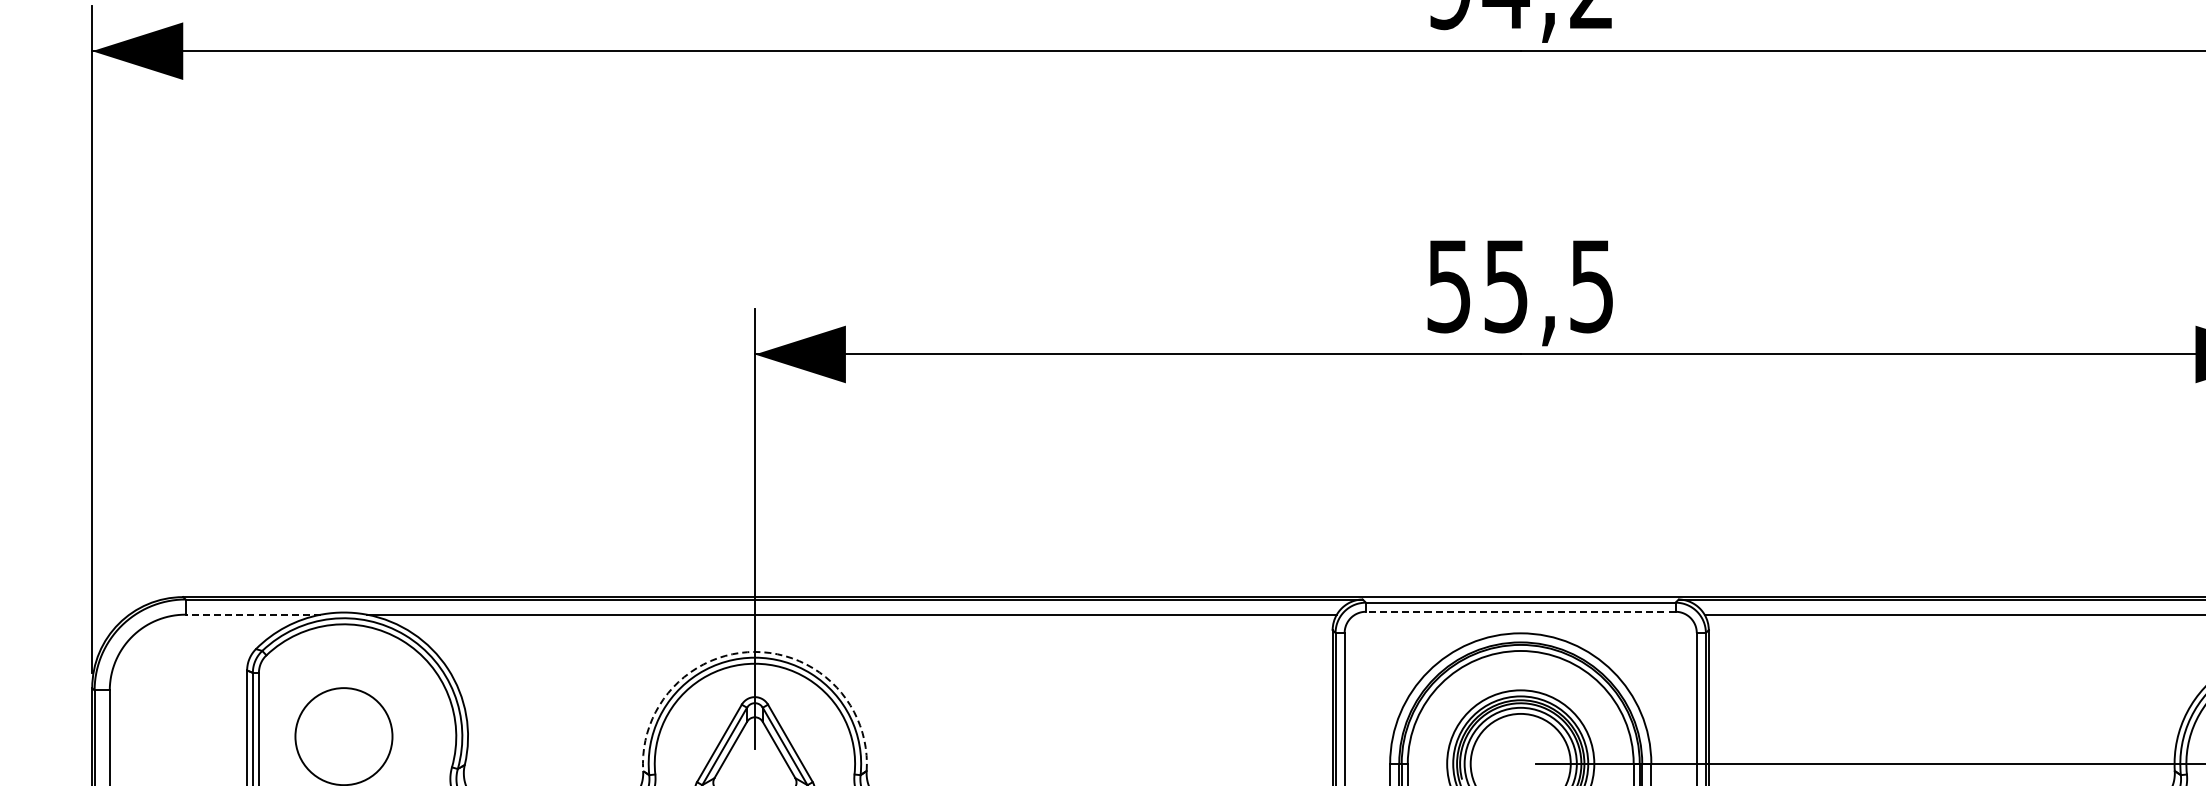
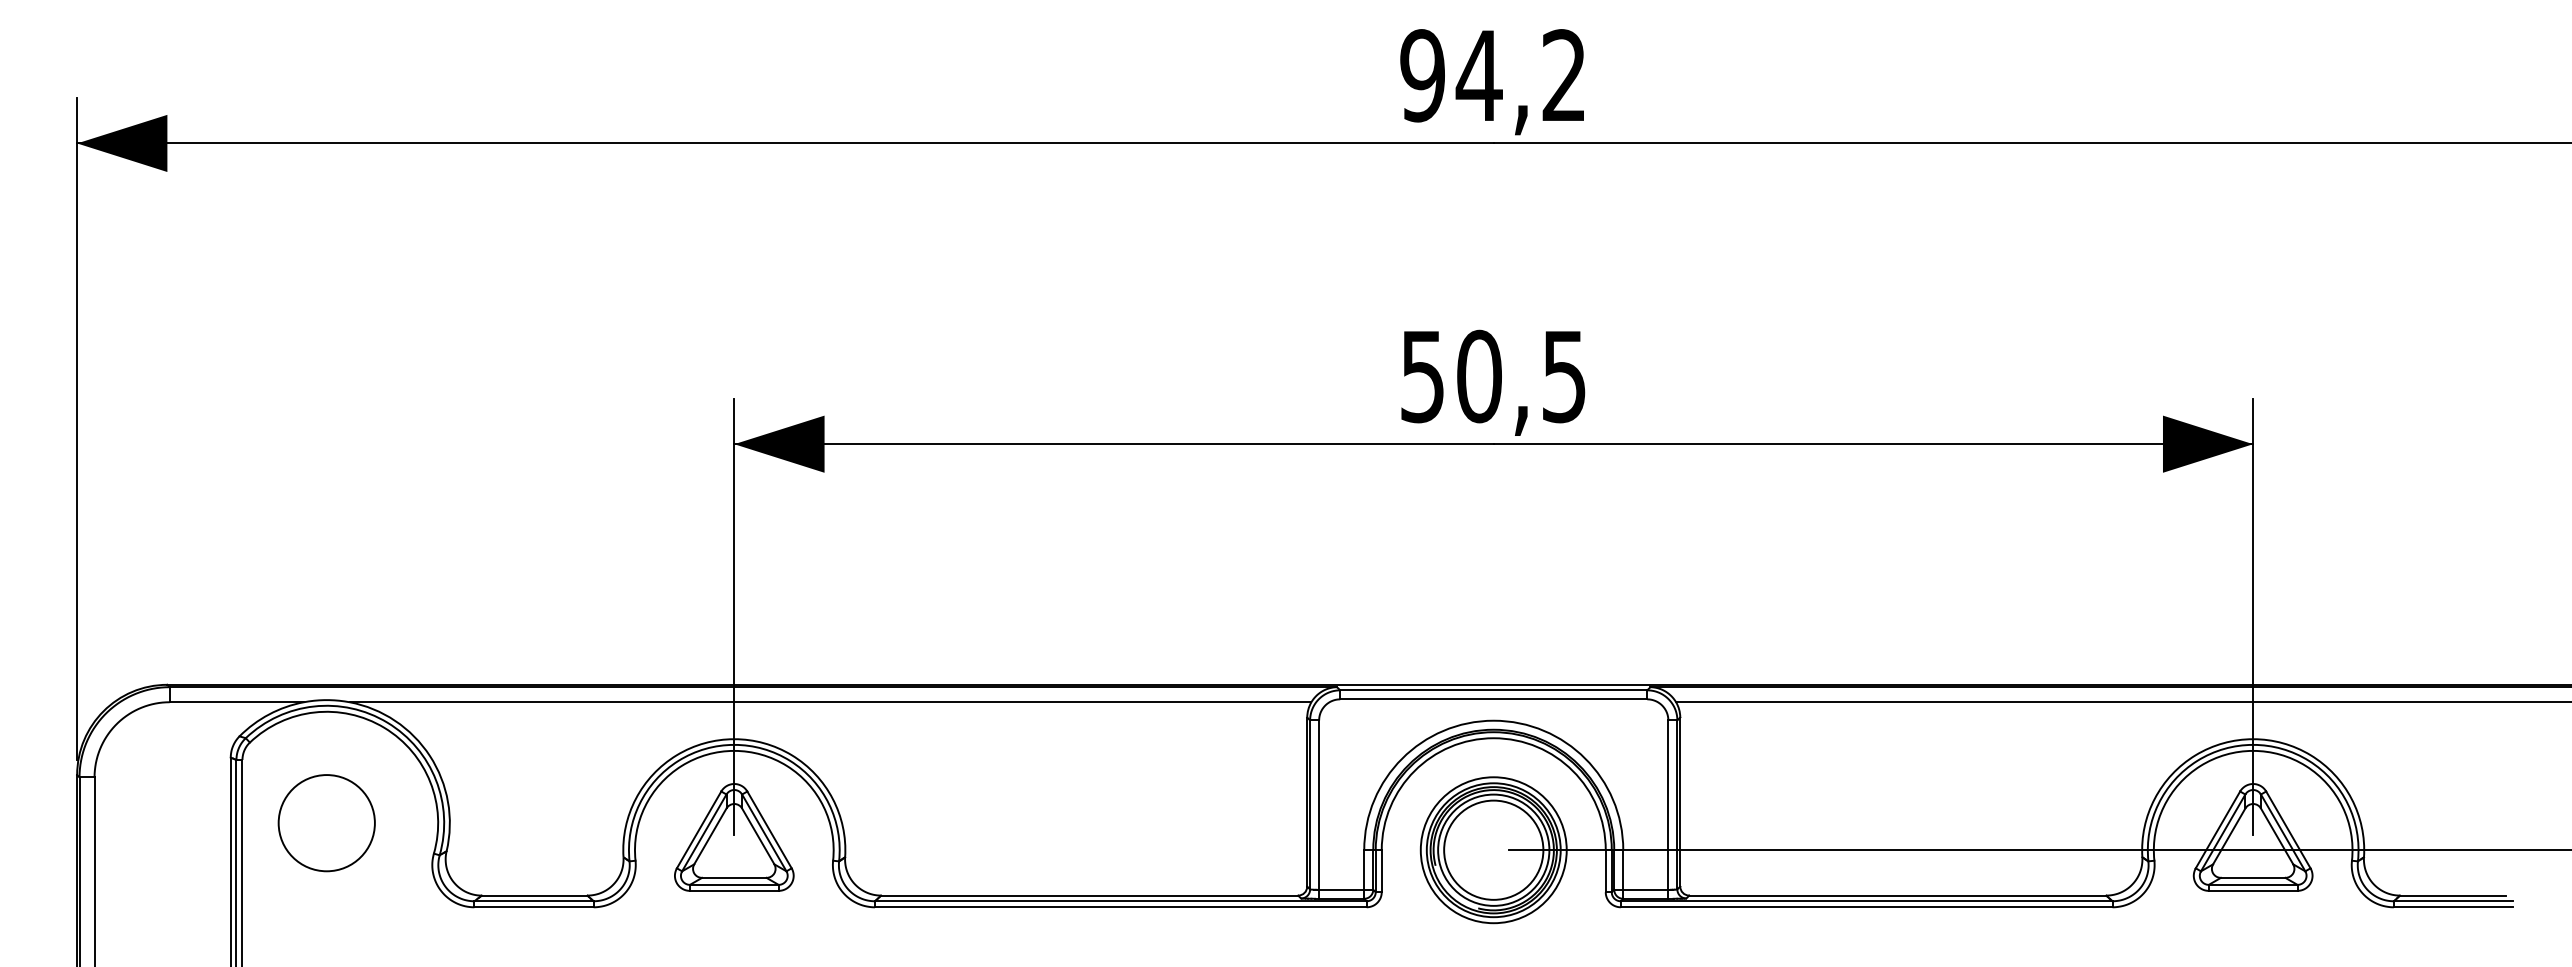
text: (1506, 286) -> (1479, 376), 55,5 -> 50,5
line: (1520, 611) -> (1493, 699), dashed -> solid
line: (252, 614) -> (236, 702), dashed -> solid
arc: (755, 652) -> (734, 739), dashed -> solid

